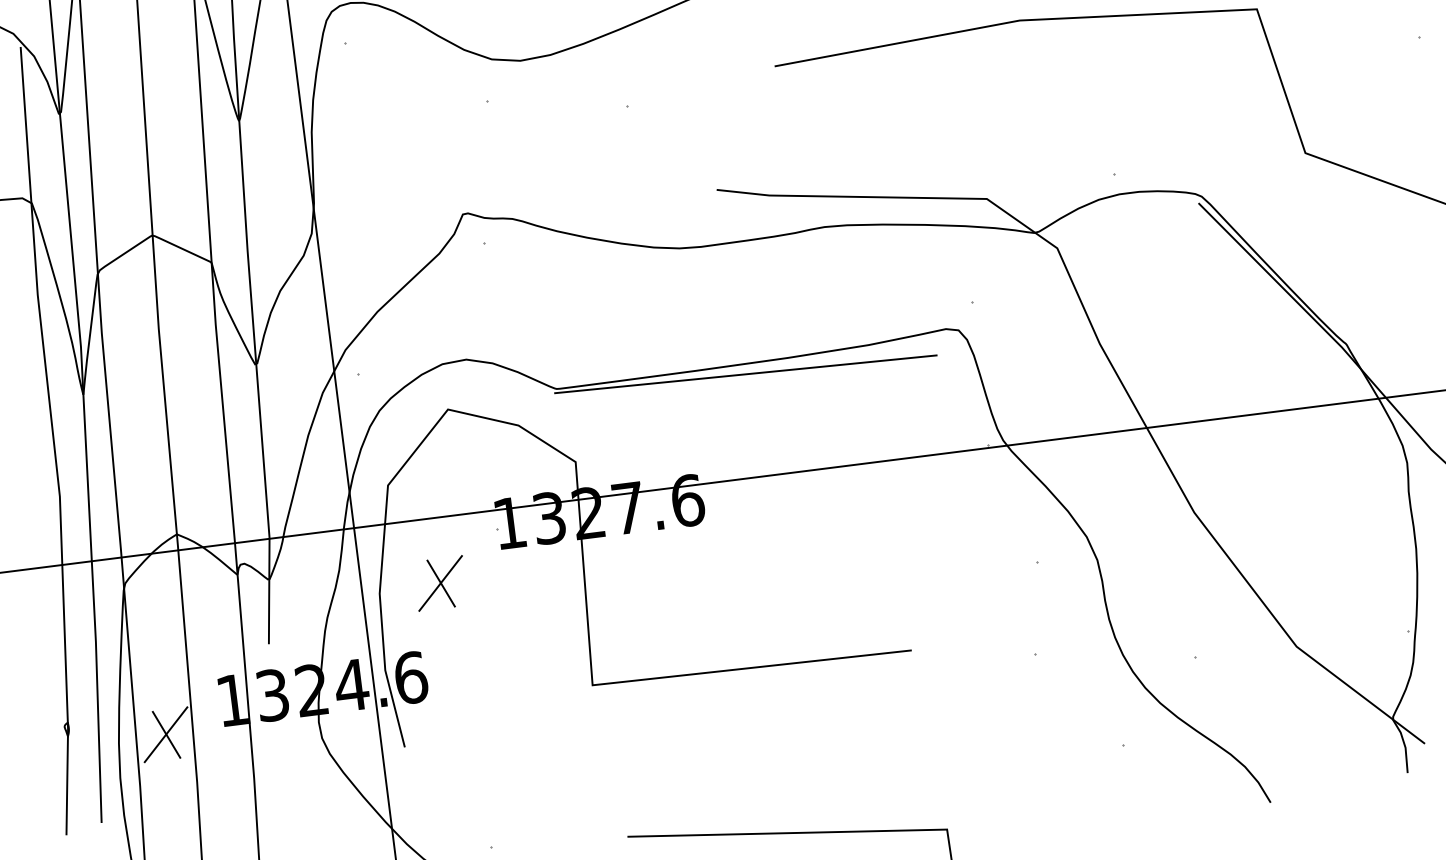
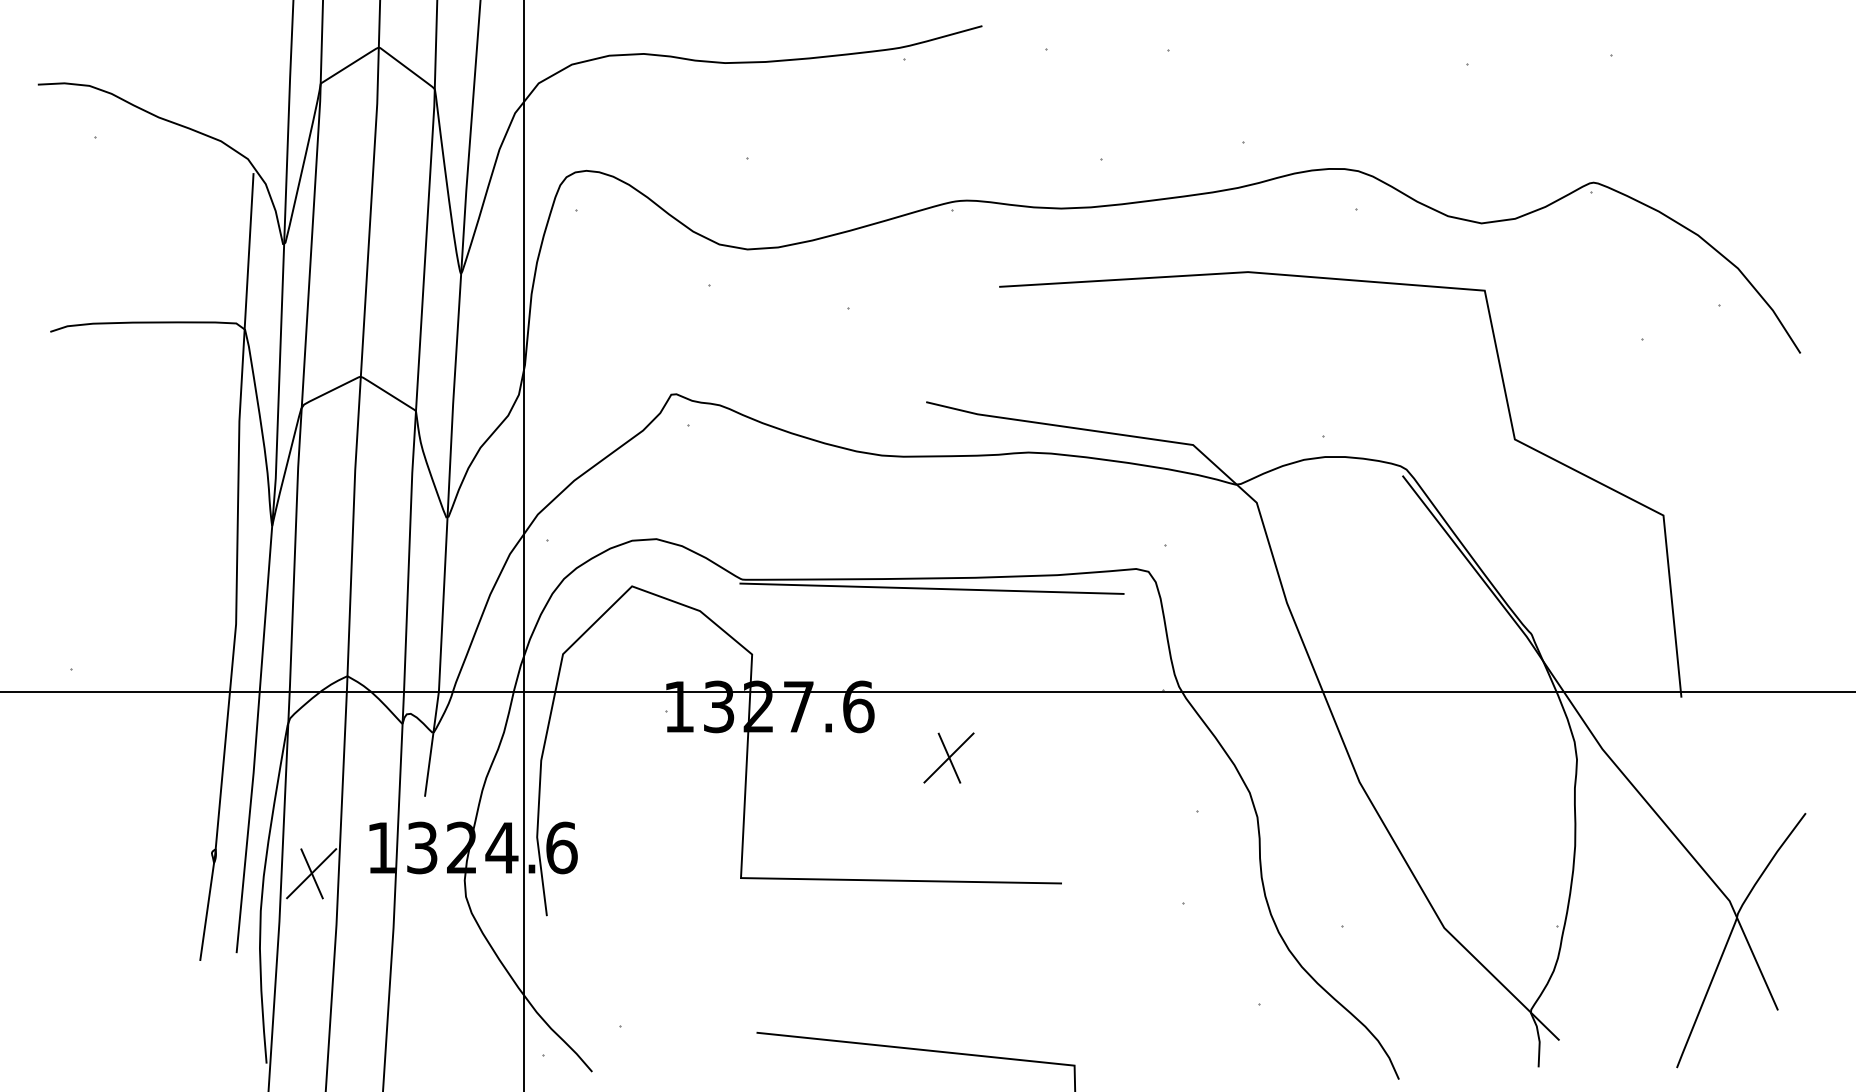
part: (440, 583) -> (948, 757), moved

